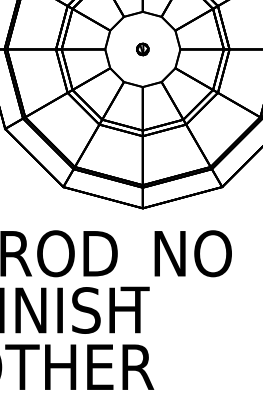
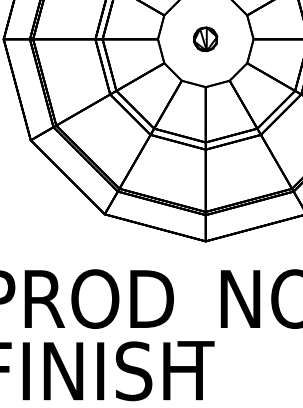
part: (142, 49) -> (205, 39), size x1.6

